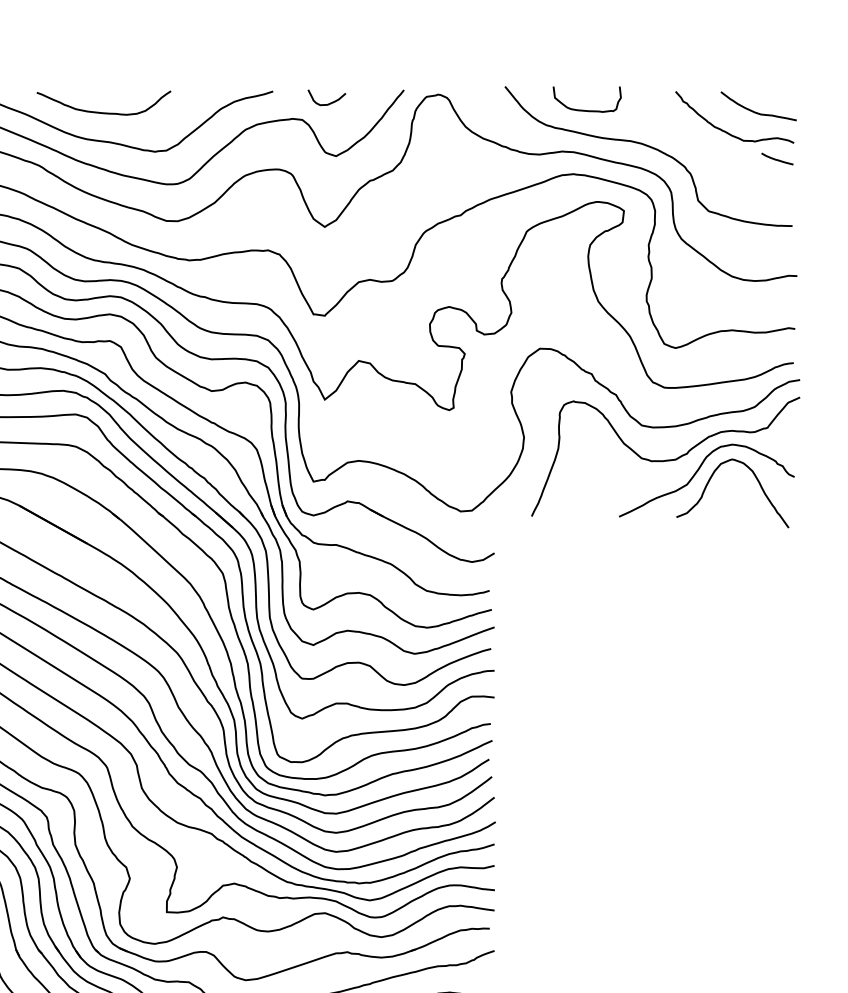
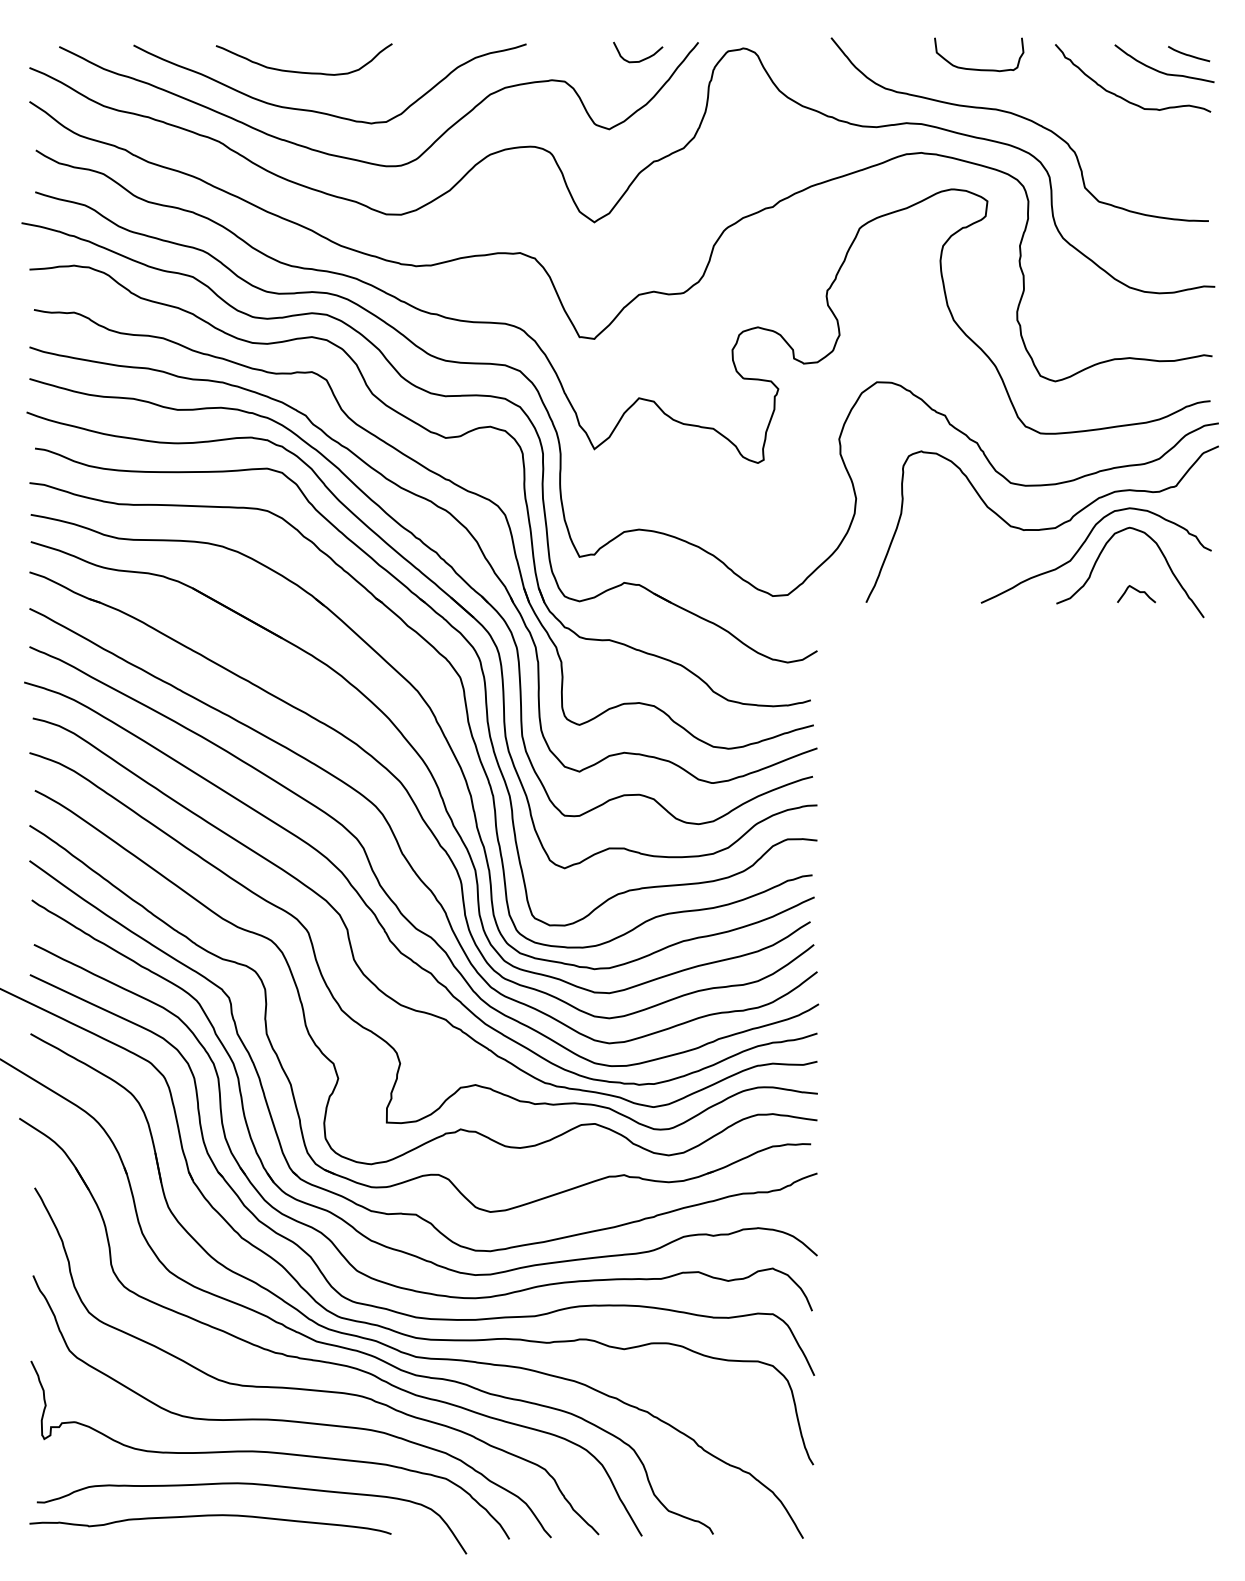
curve: (329, 103) -> (641, 59), moved
curve: (585, 109) -> (976, 68), moved
curve: (777, 159) -> (1189, 54), moved
curve: (738, 508) -> (1138, 592), added

